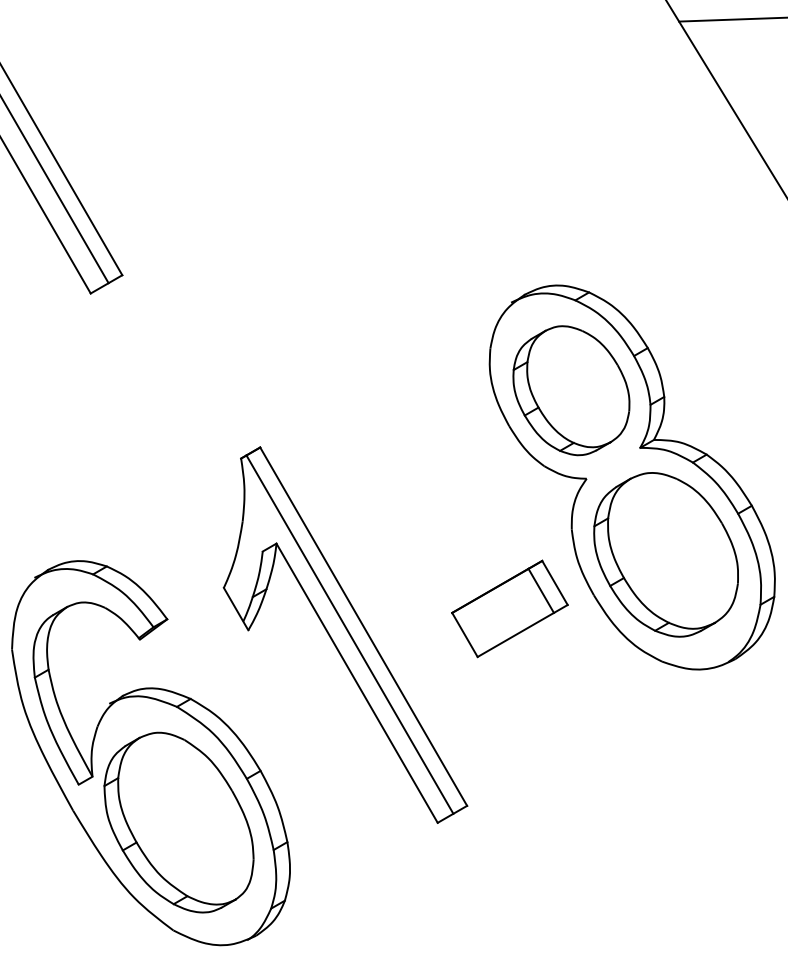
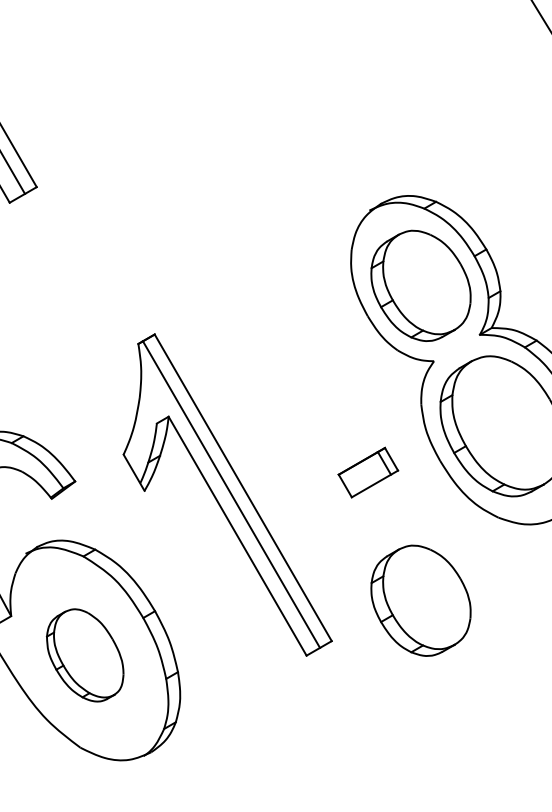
part: (509, 608) -> (368, 472), size x0.6
part: (571, 758) -> (421, 600), added
part: (178, 822) -> (84, 655), size x0.6

